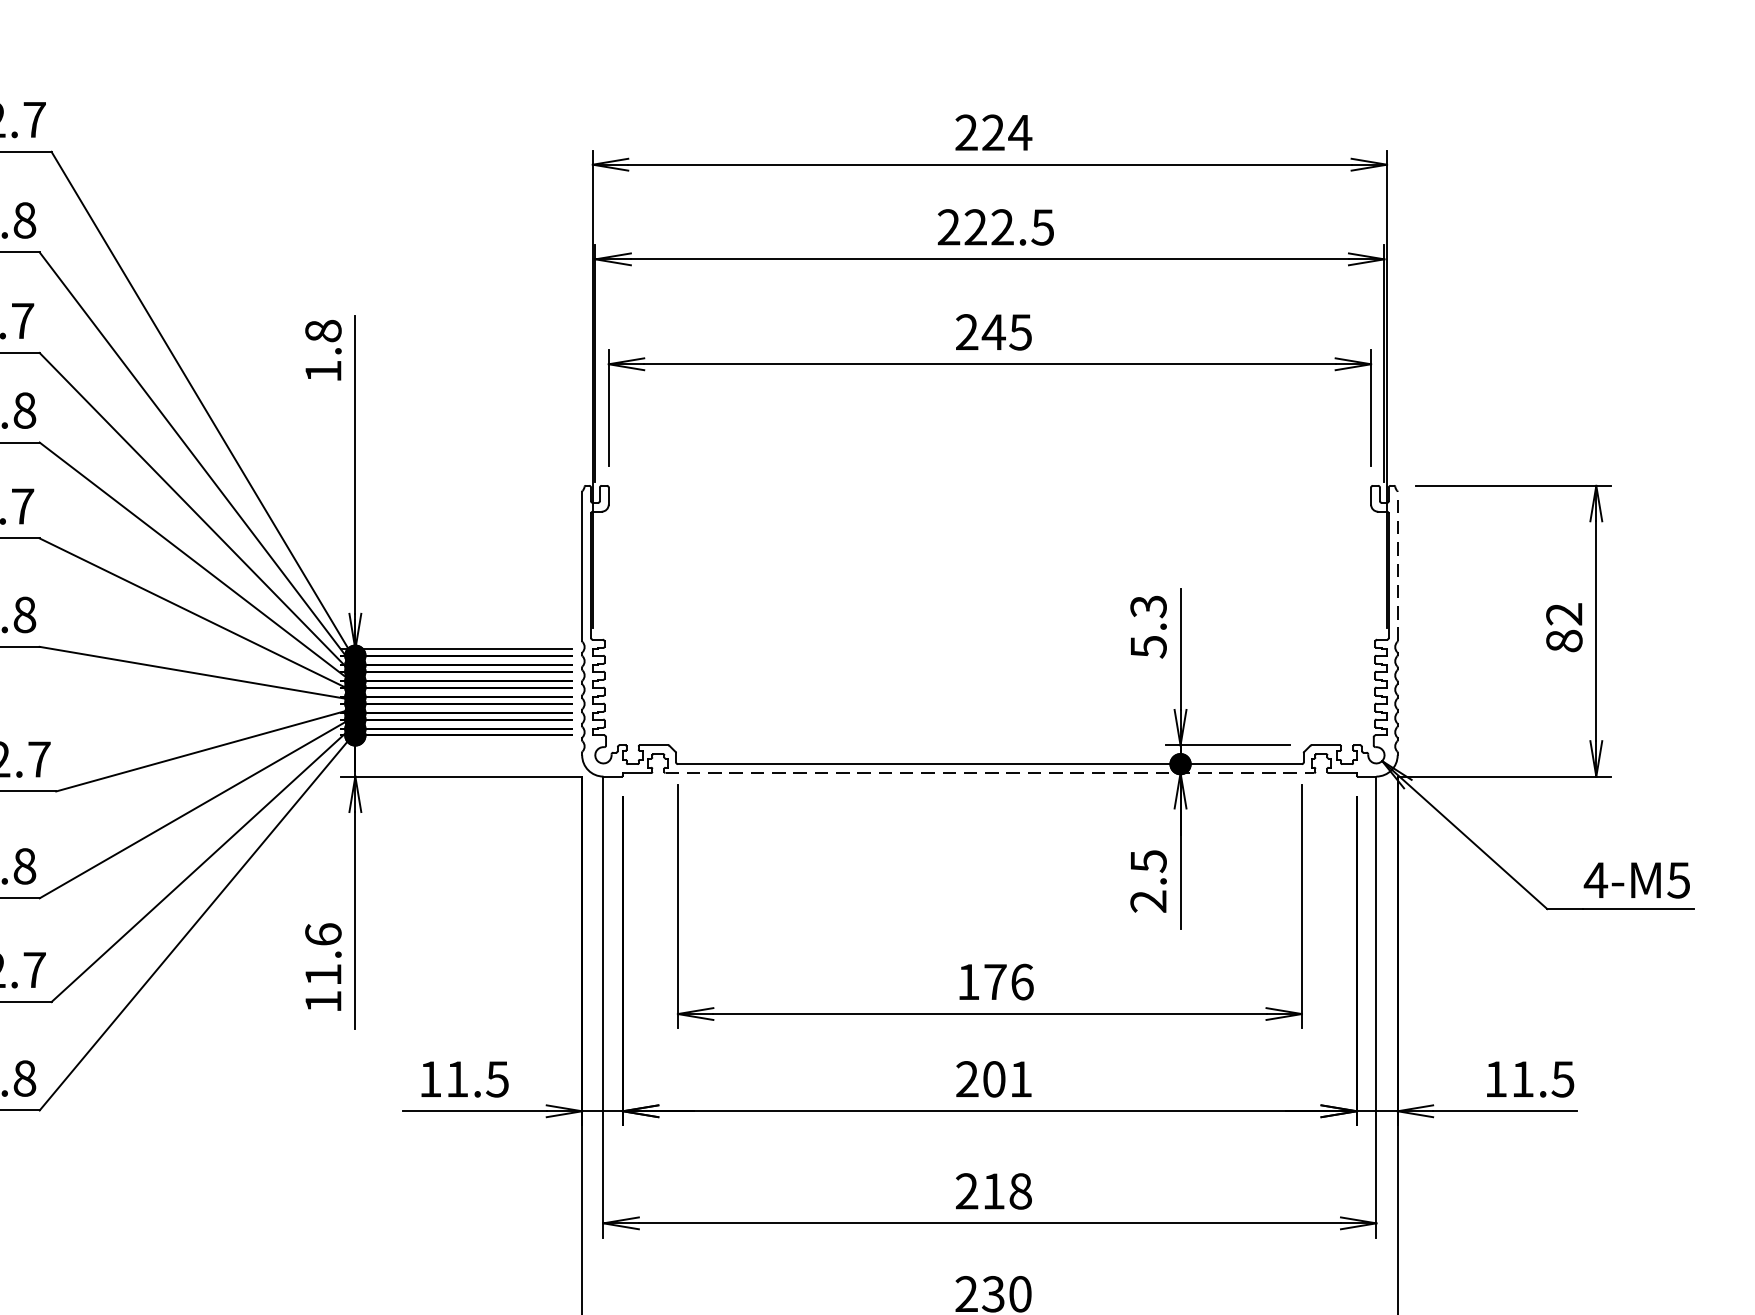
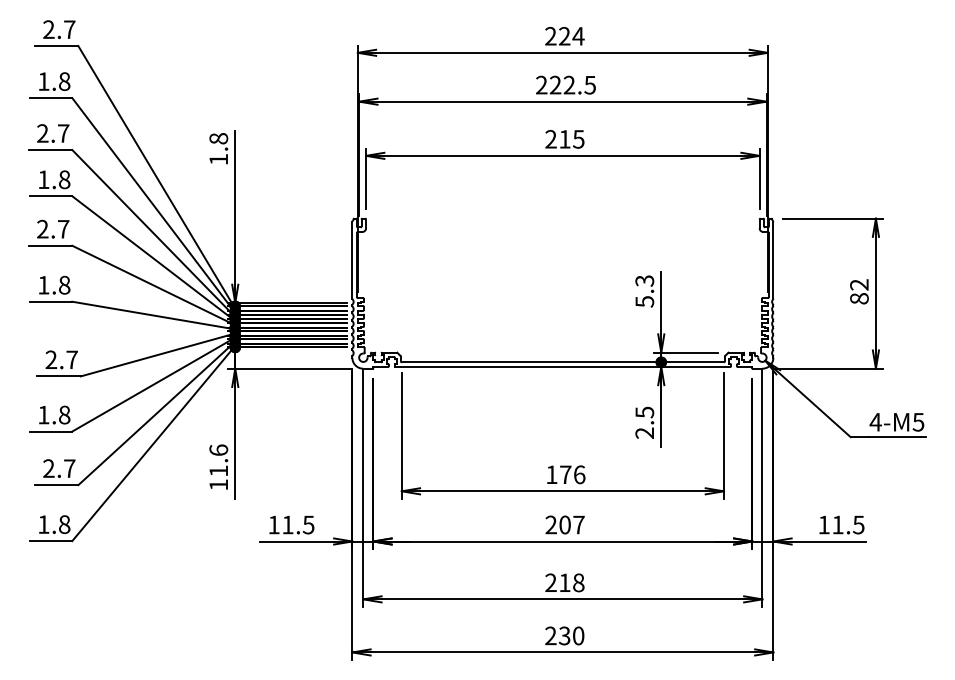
text: (993, 332) -> (564, 139), 245 -> 215
line: (1397, 565) -> (773, 259), dashed -> solid
line: (991, 772) -> (563, 366), dashed -> solid
text: (1020, 1078) -> (578, 524), 201 -> 207

